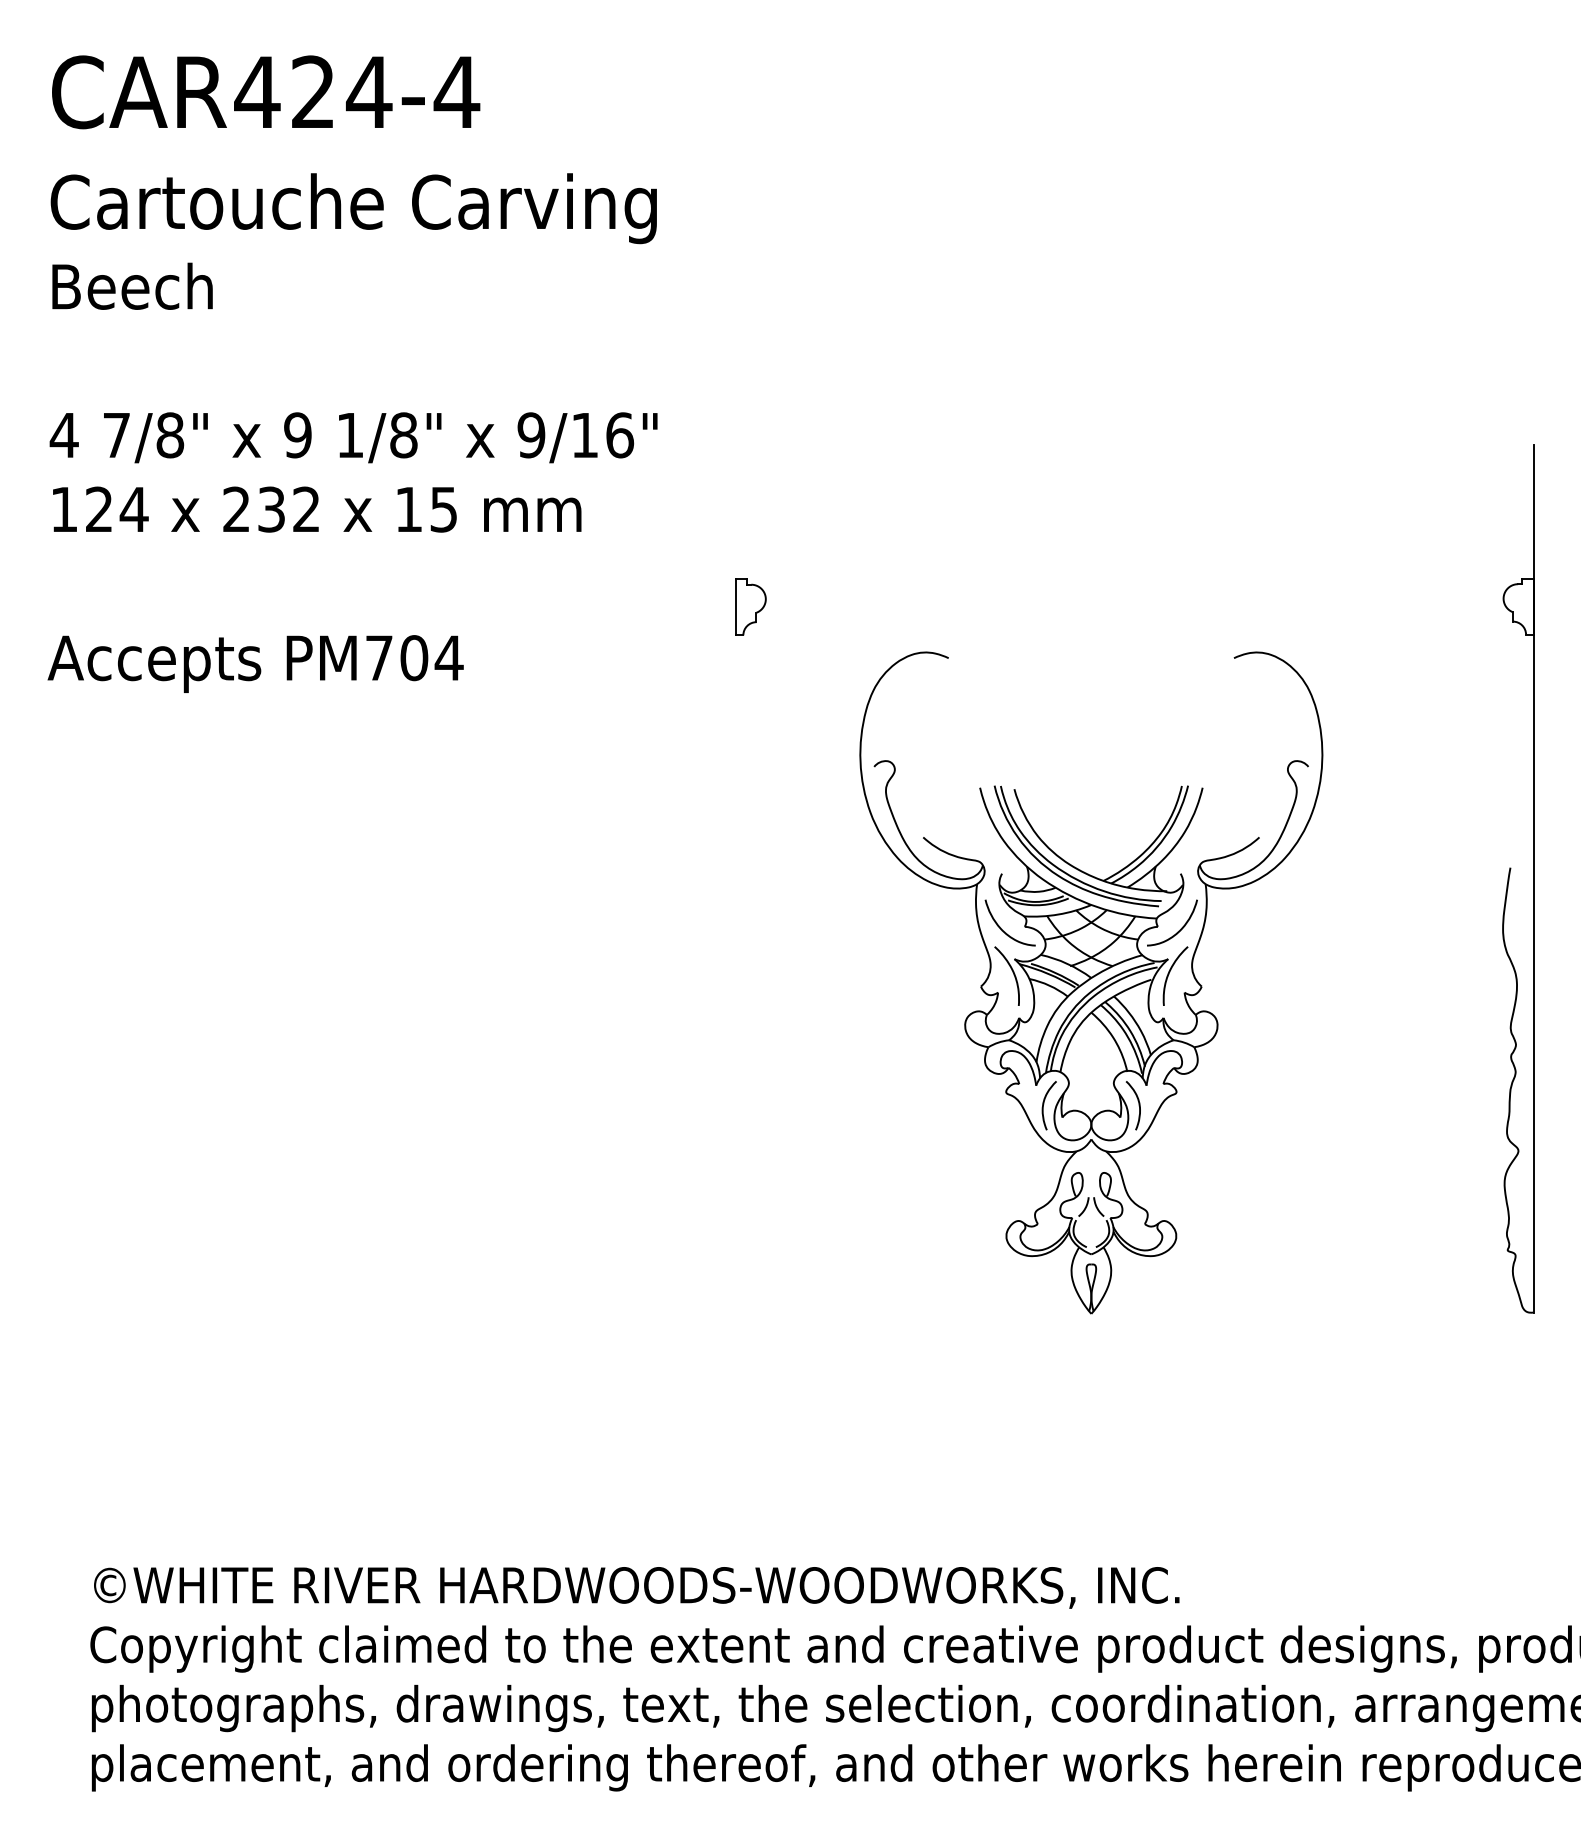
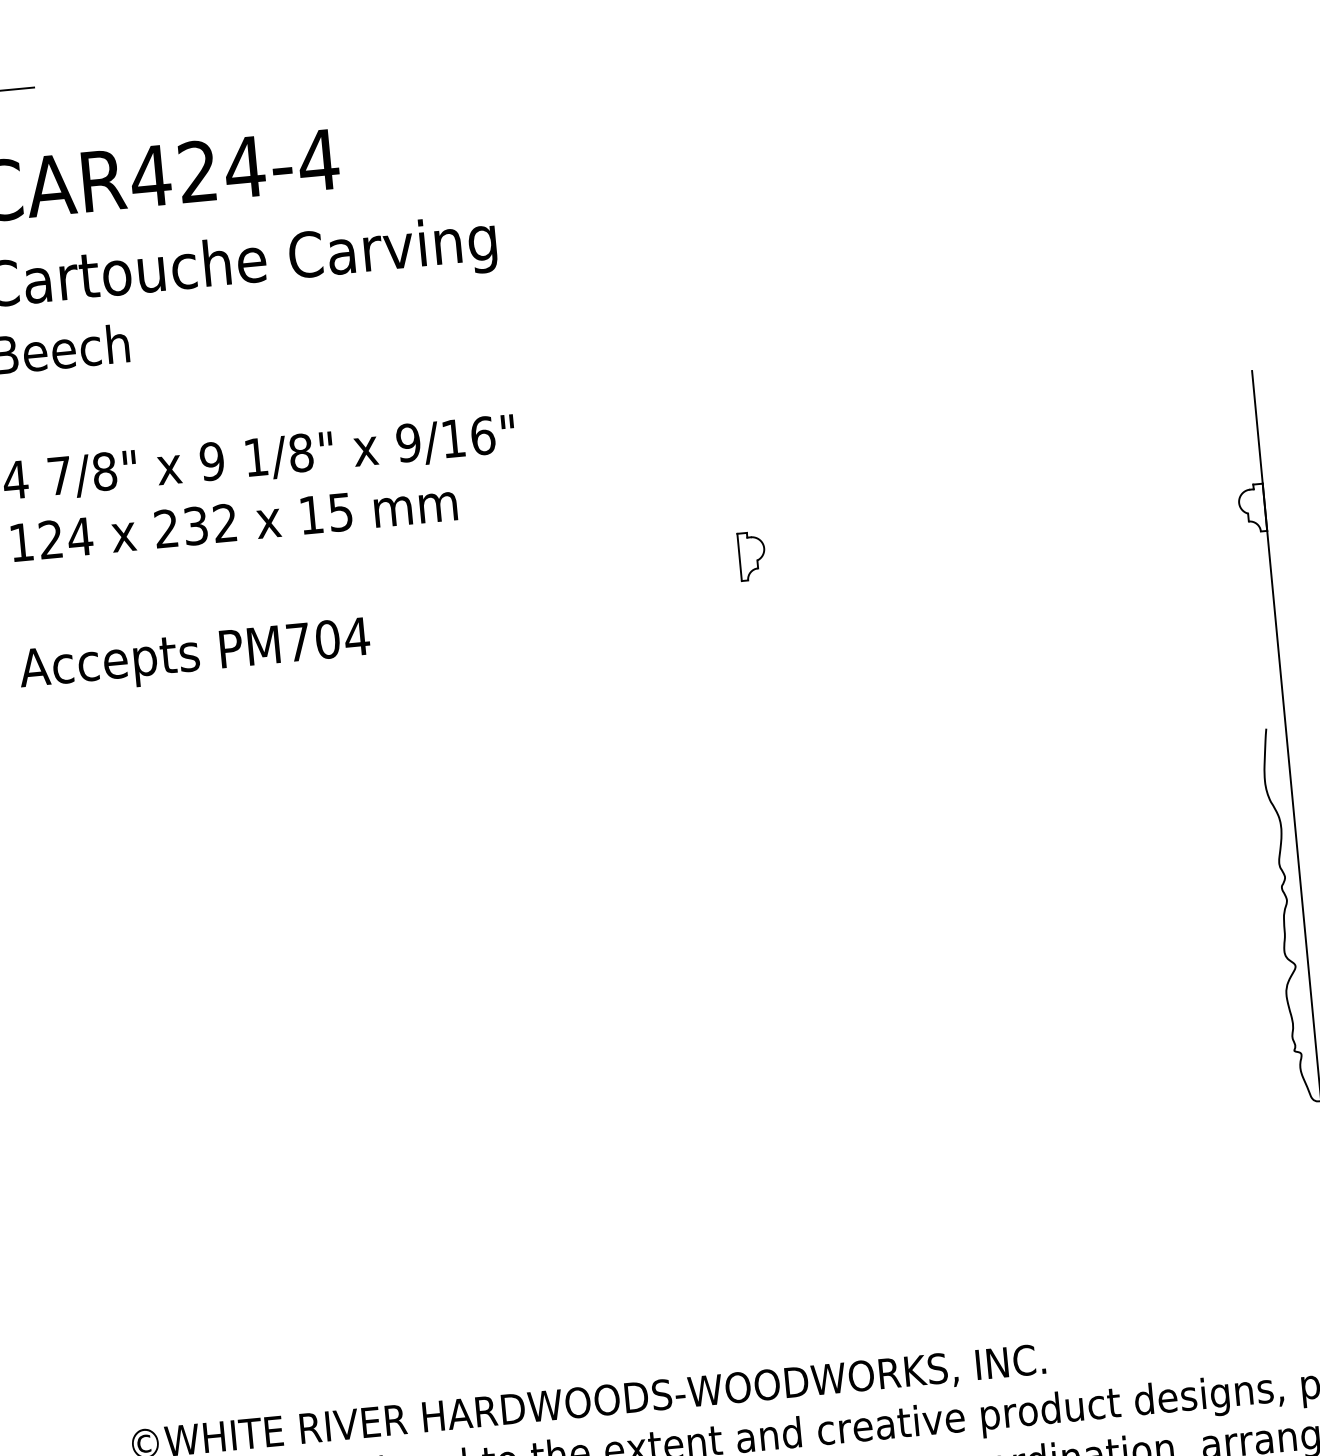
part: (750, 606) -> (751, 555), moved
part: (1091, 982) -> (923, 858), removed

